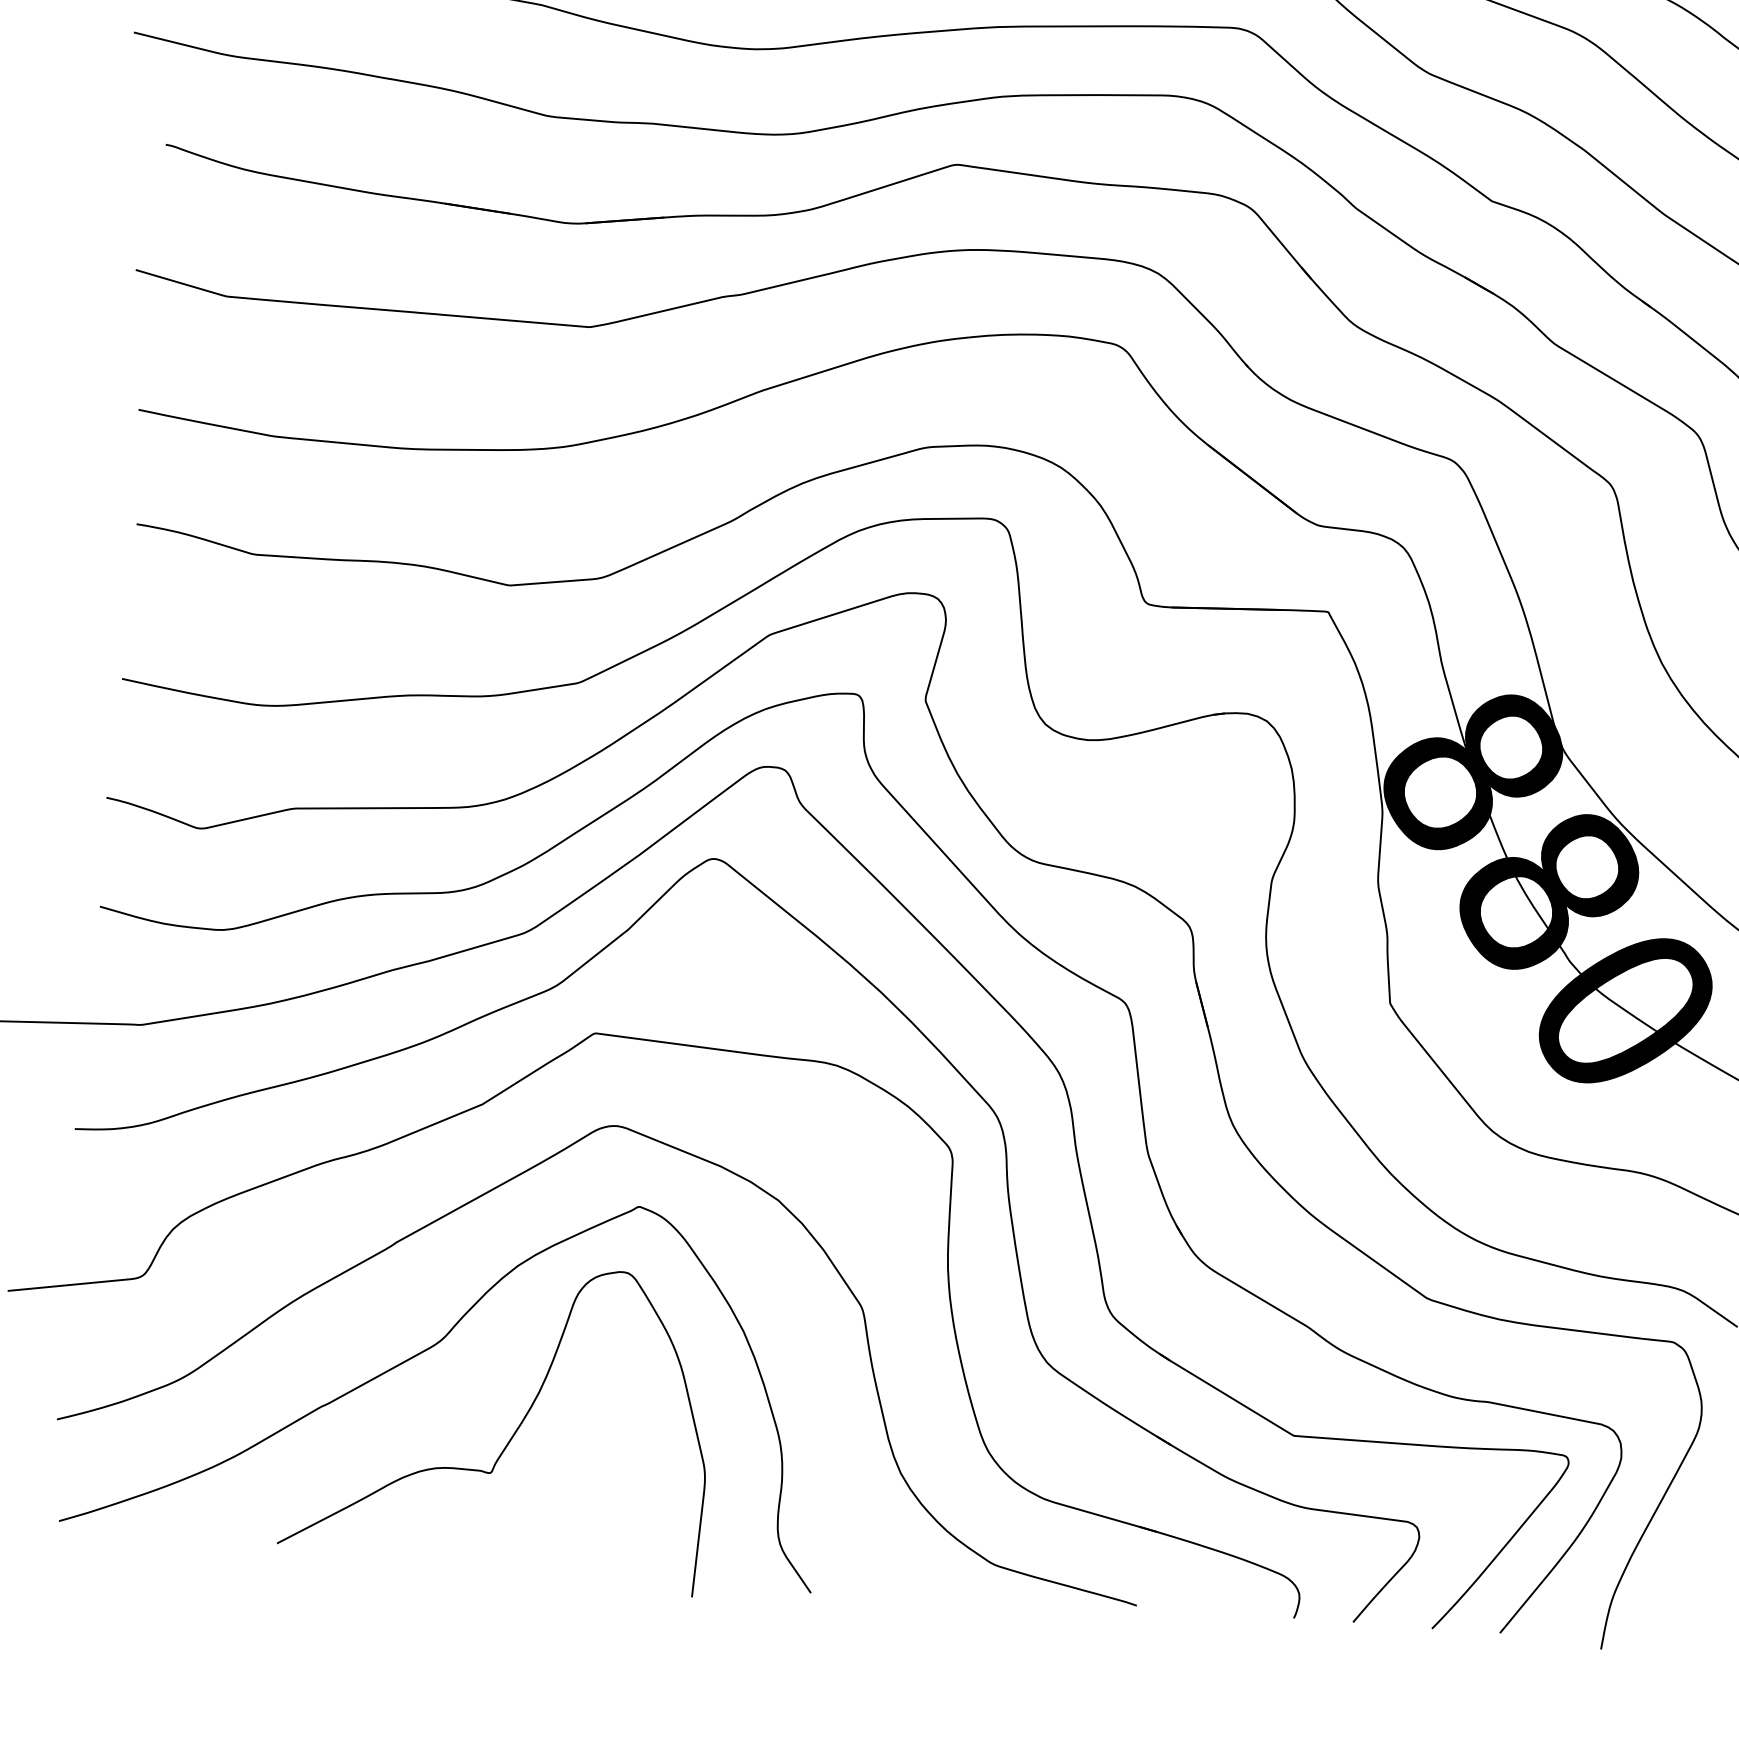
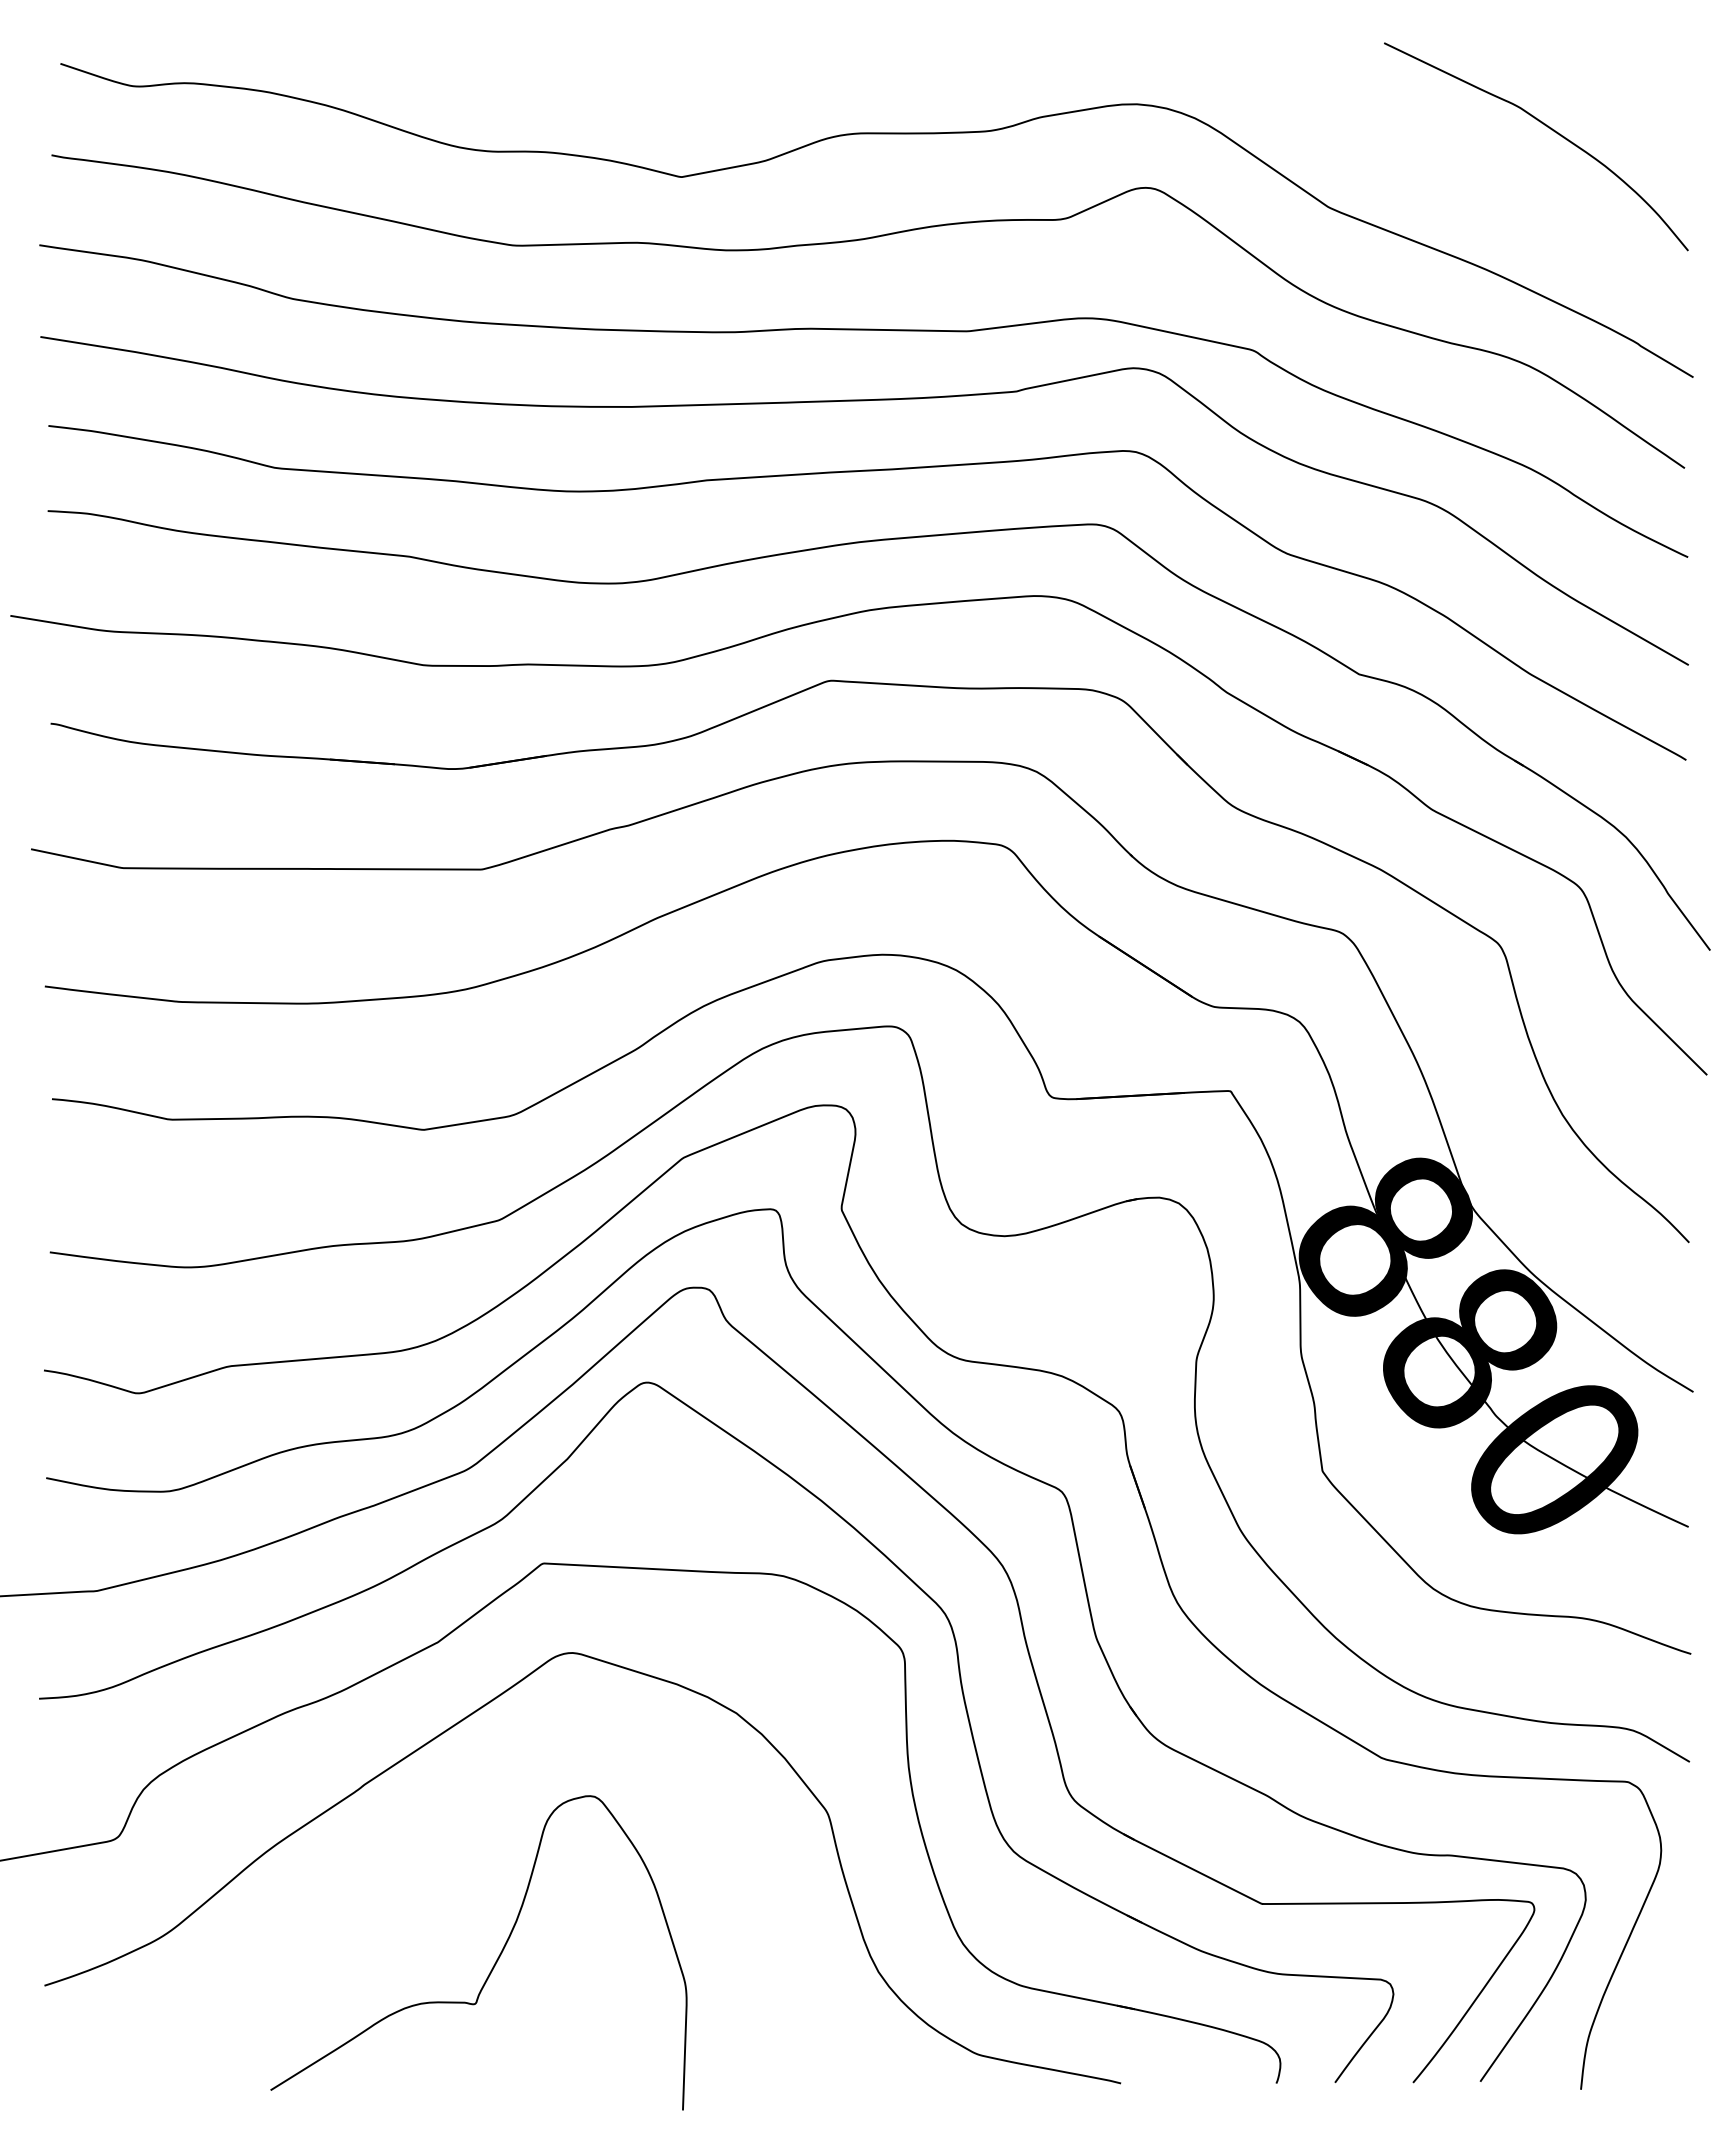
curve: (429, 1349) -> (405, 1887), removed

